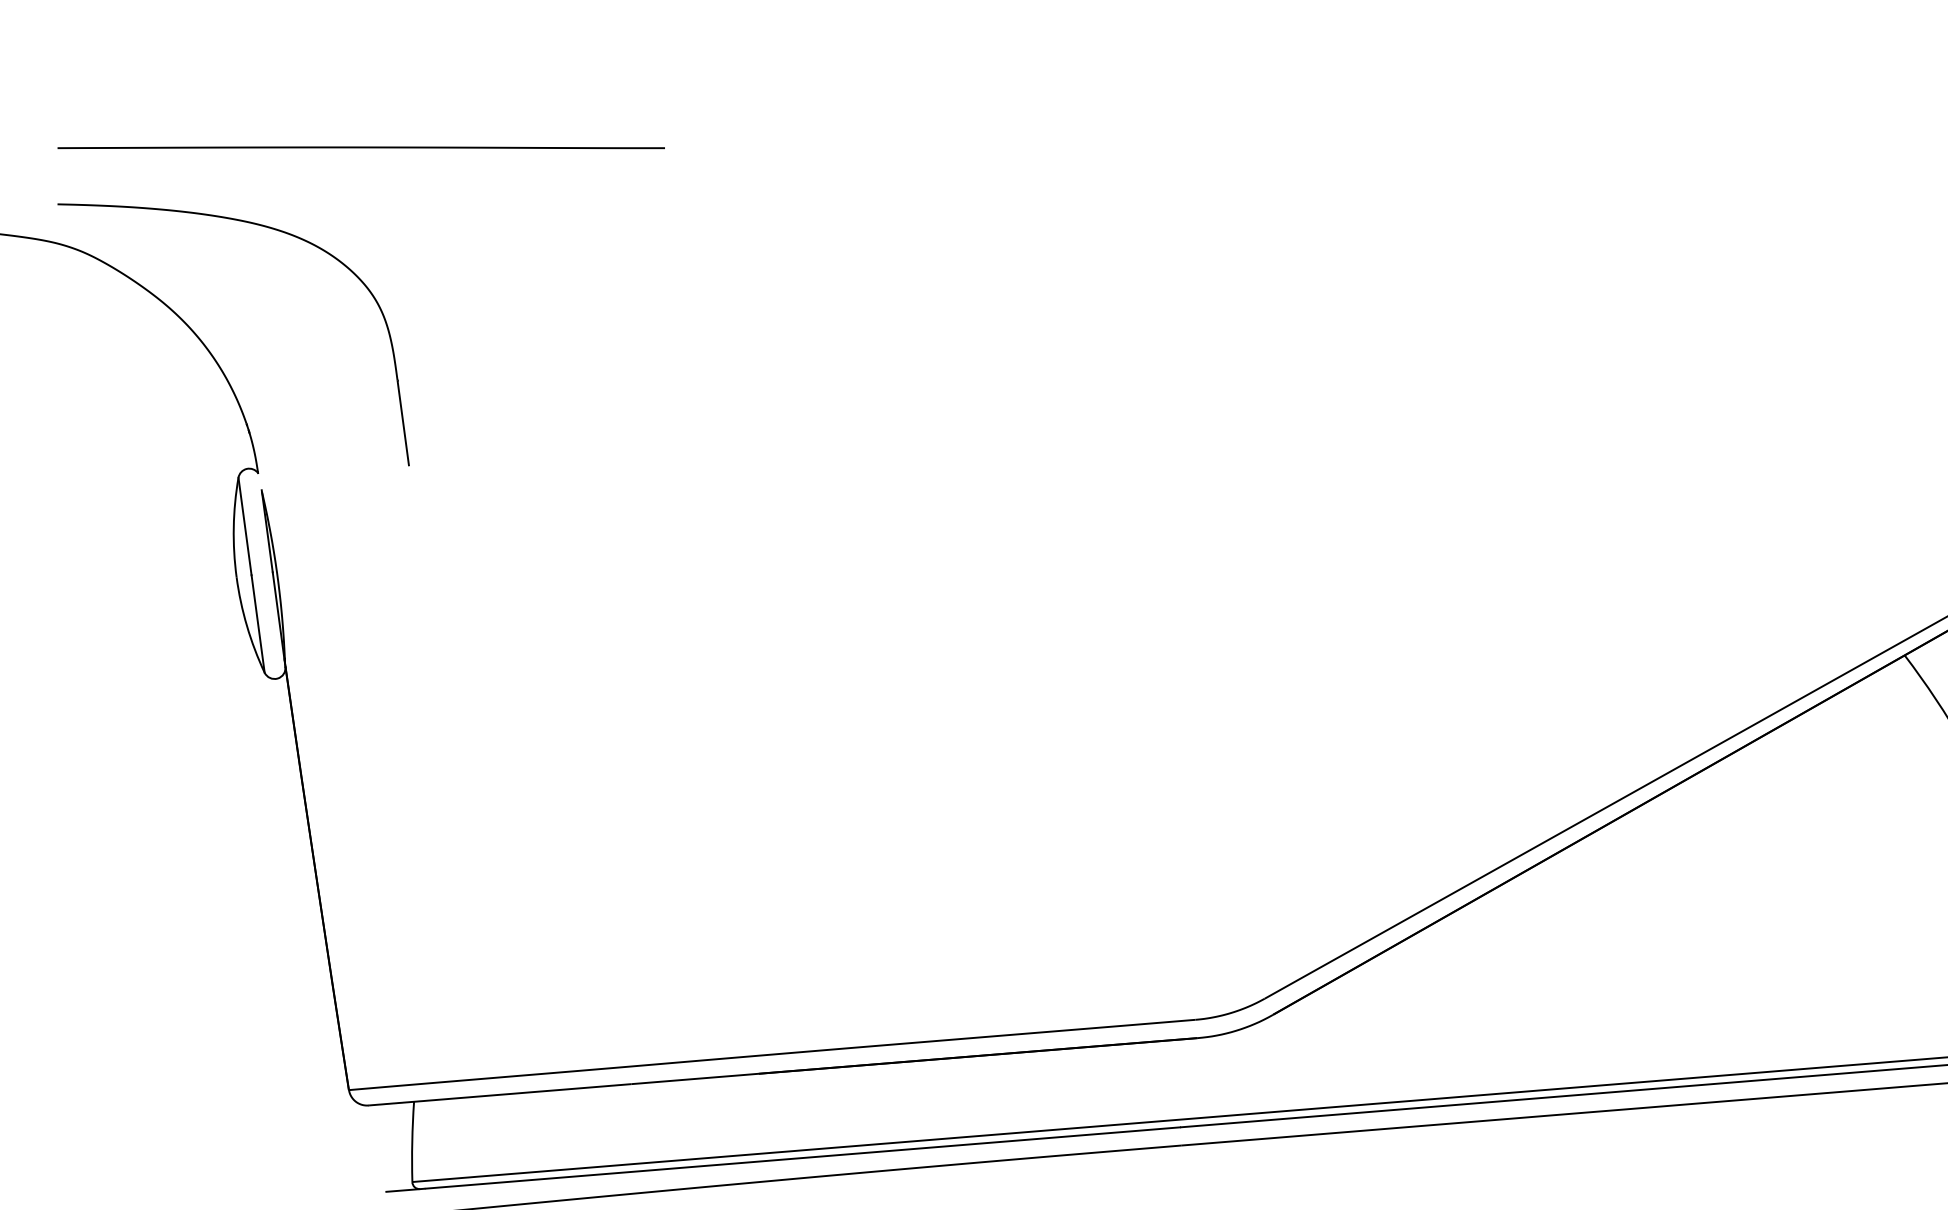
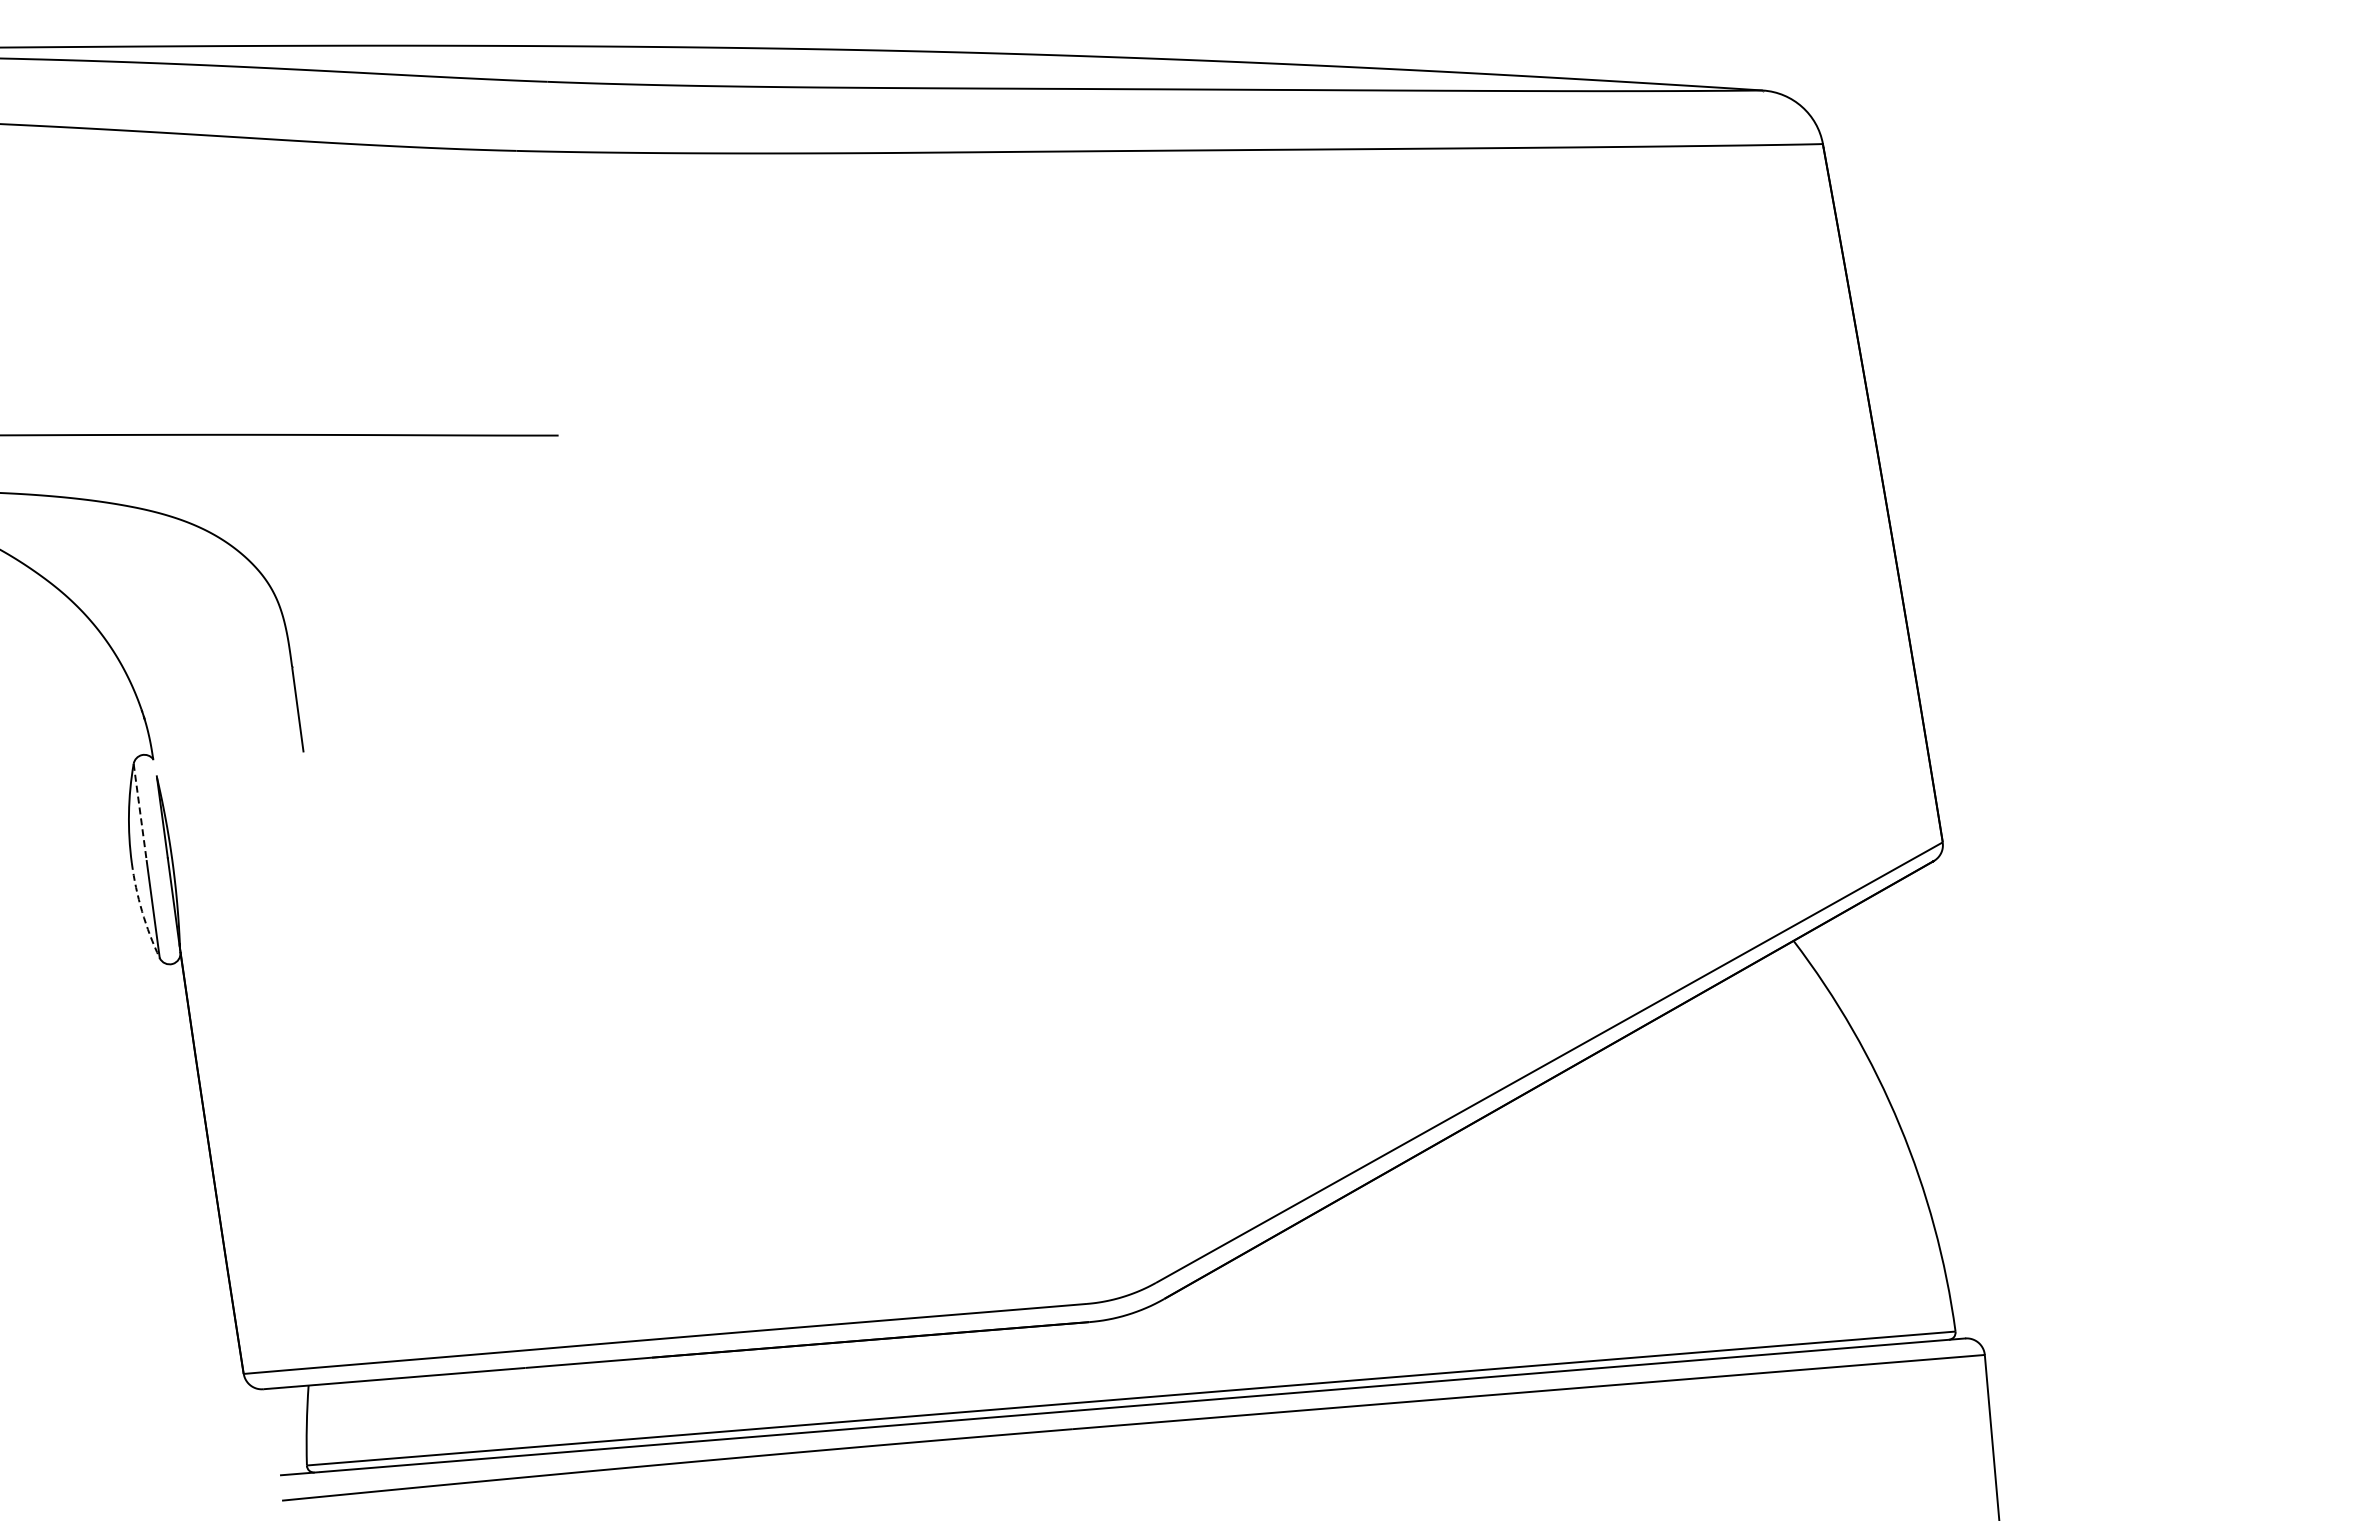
line: (245, 526) -> (140, 812), solid -> dashed
arc: (247, 625) -> (142, 911), solid -> dashed

